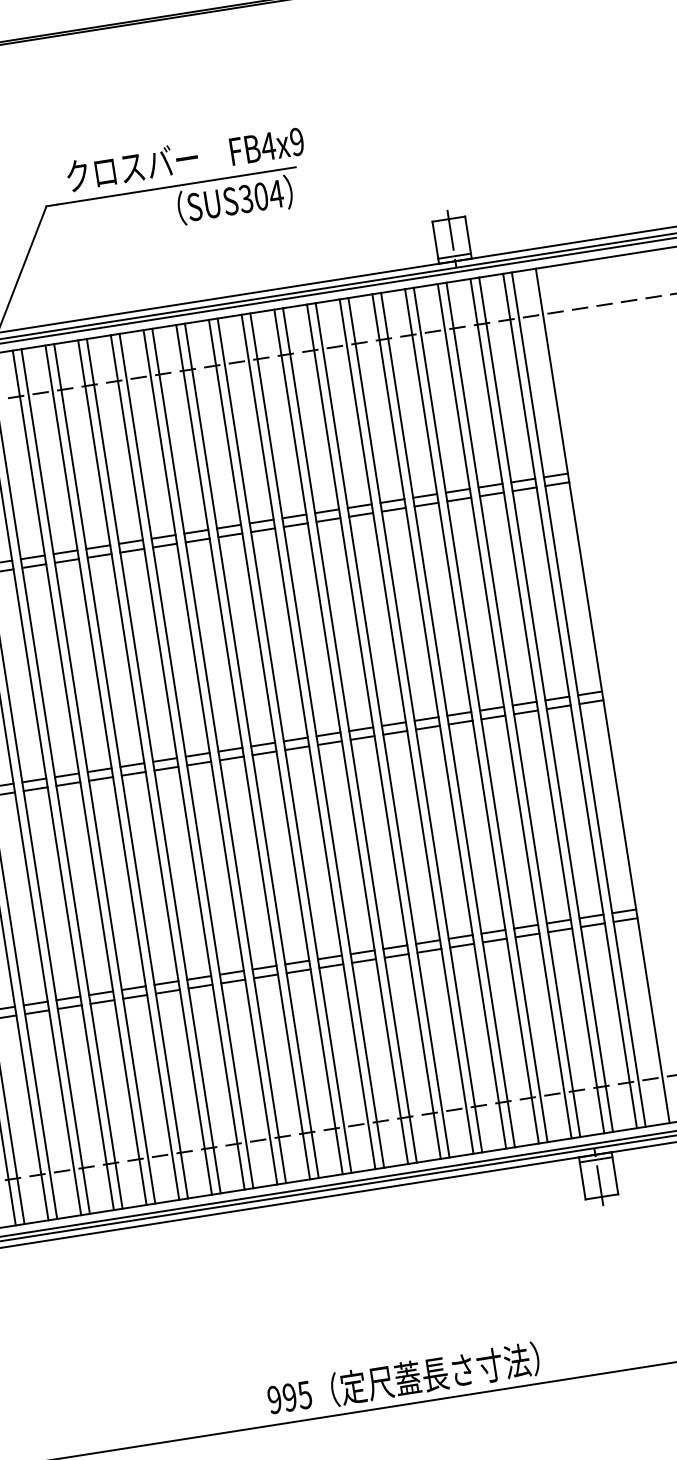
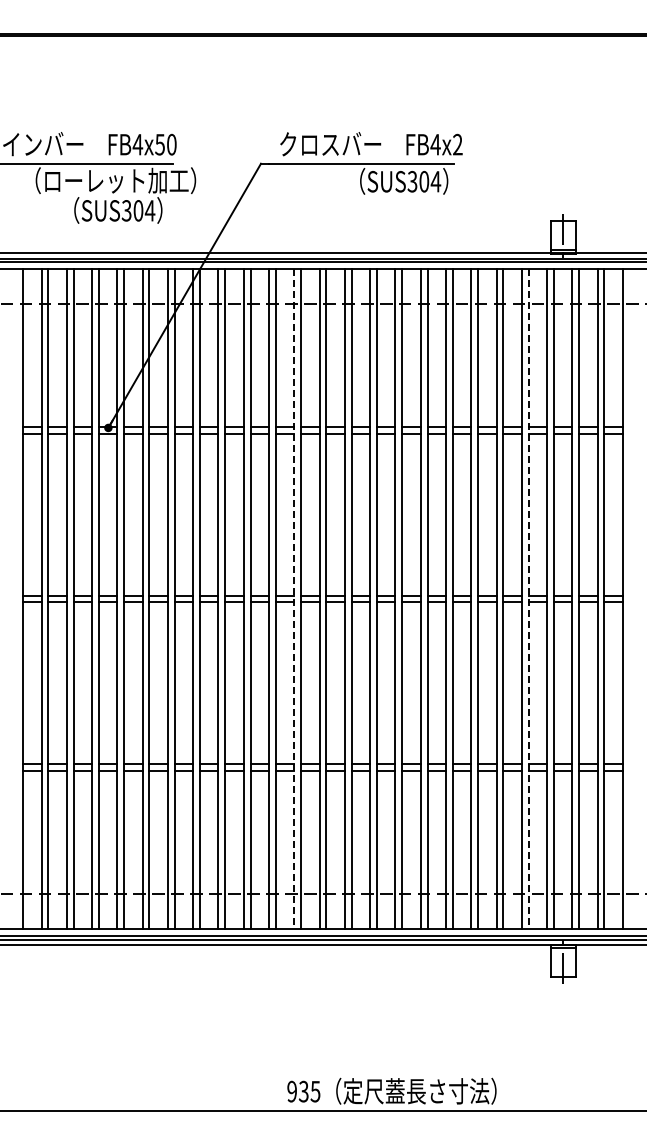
text: (296, 141) -> (457, 144), FB4x9 -> FB4x2
line: (480, 715) -> (528, 599), solid -> dashed
line: (178, 763) -> (294, 599), solid -> dashed
text: (289, 1397) -> (303, 1091), 995 -> 935

